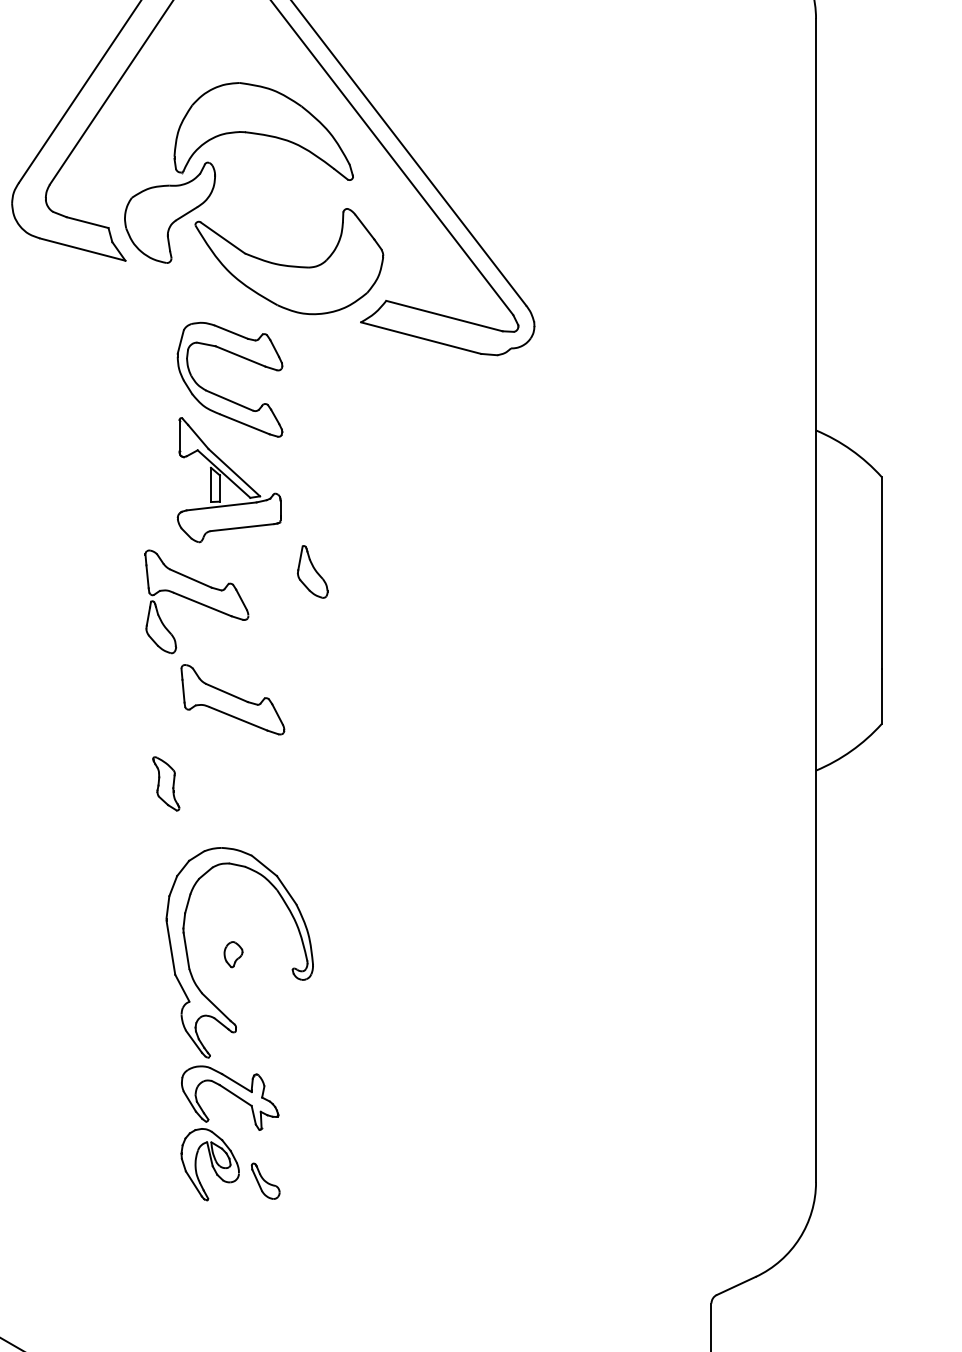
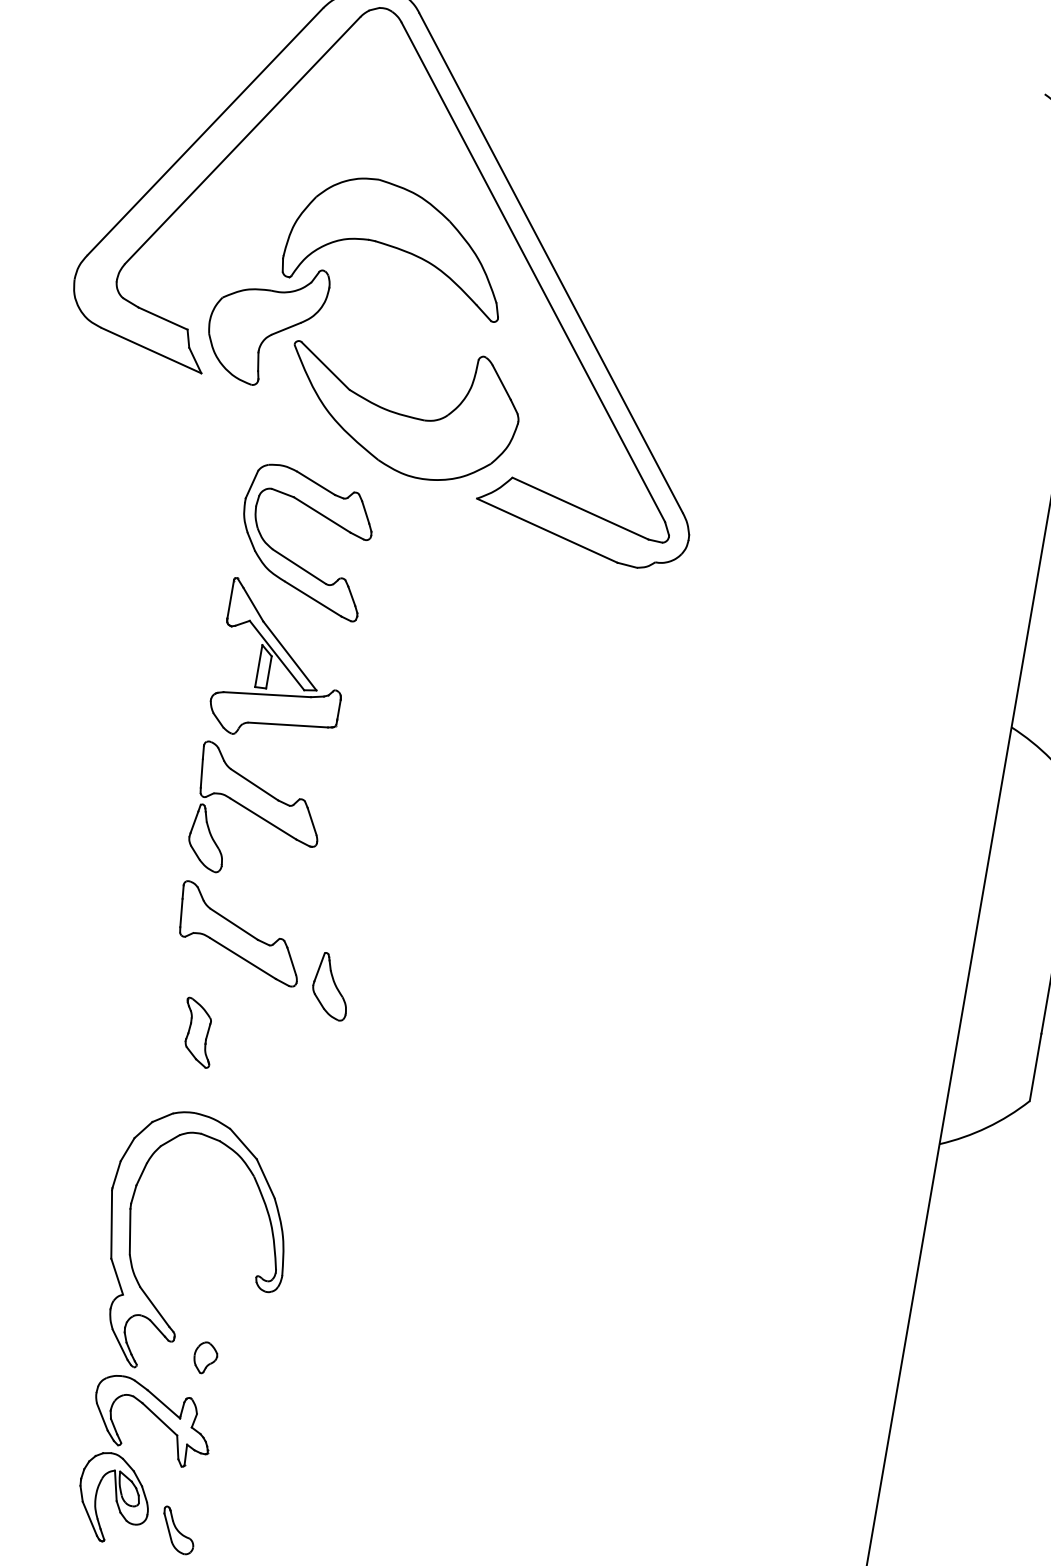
part: (312, 571) -> (331, 985), moved
part: (196, 601) -> (256, 814), moved
part: (166, 783) -> (198, 1032), moved
part: (233, 954) -> (205, 1357), moved

